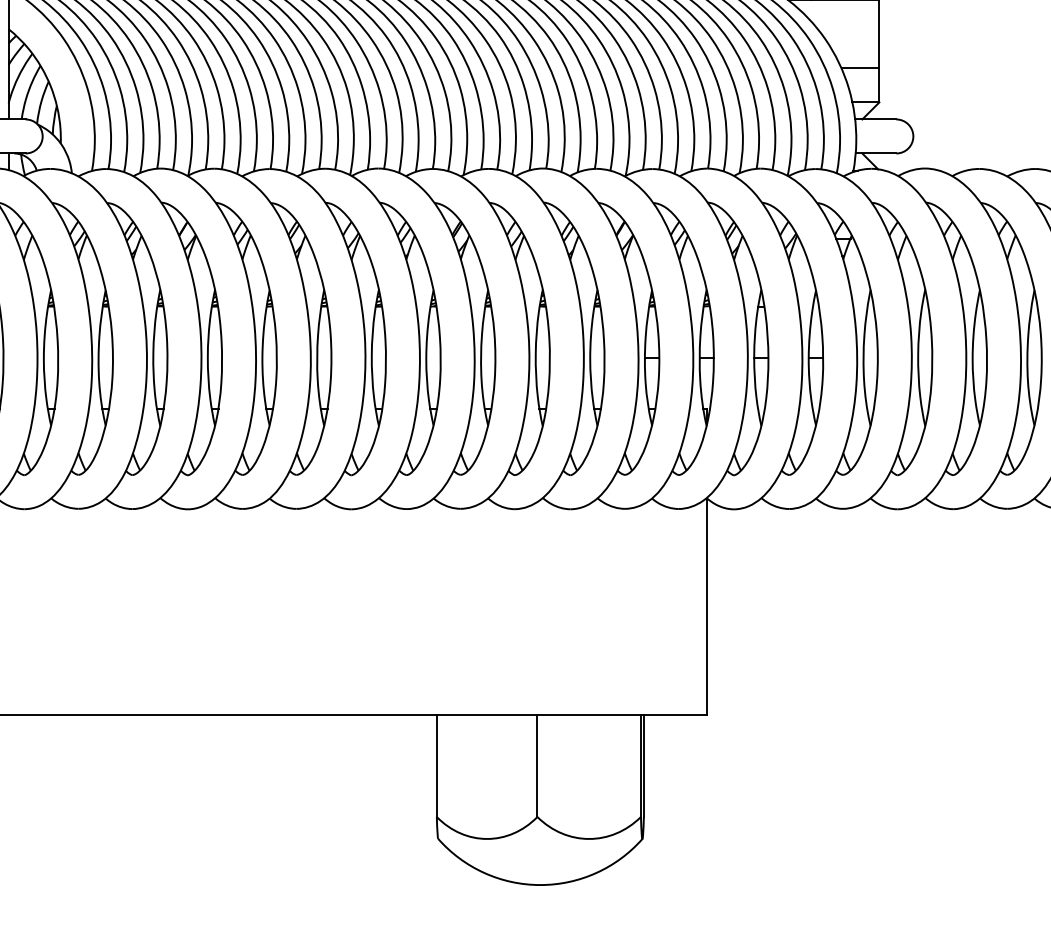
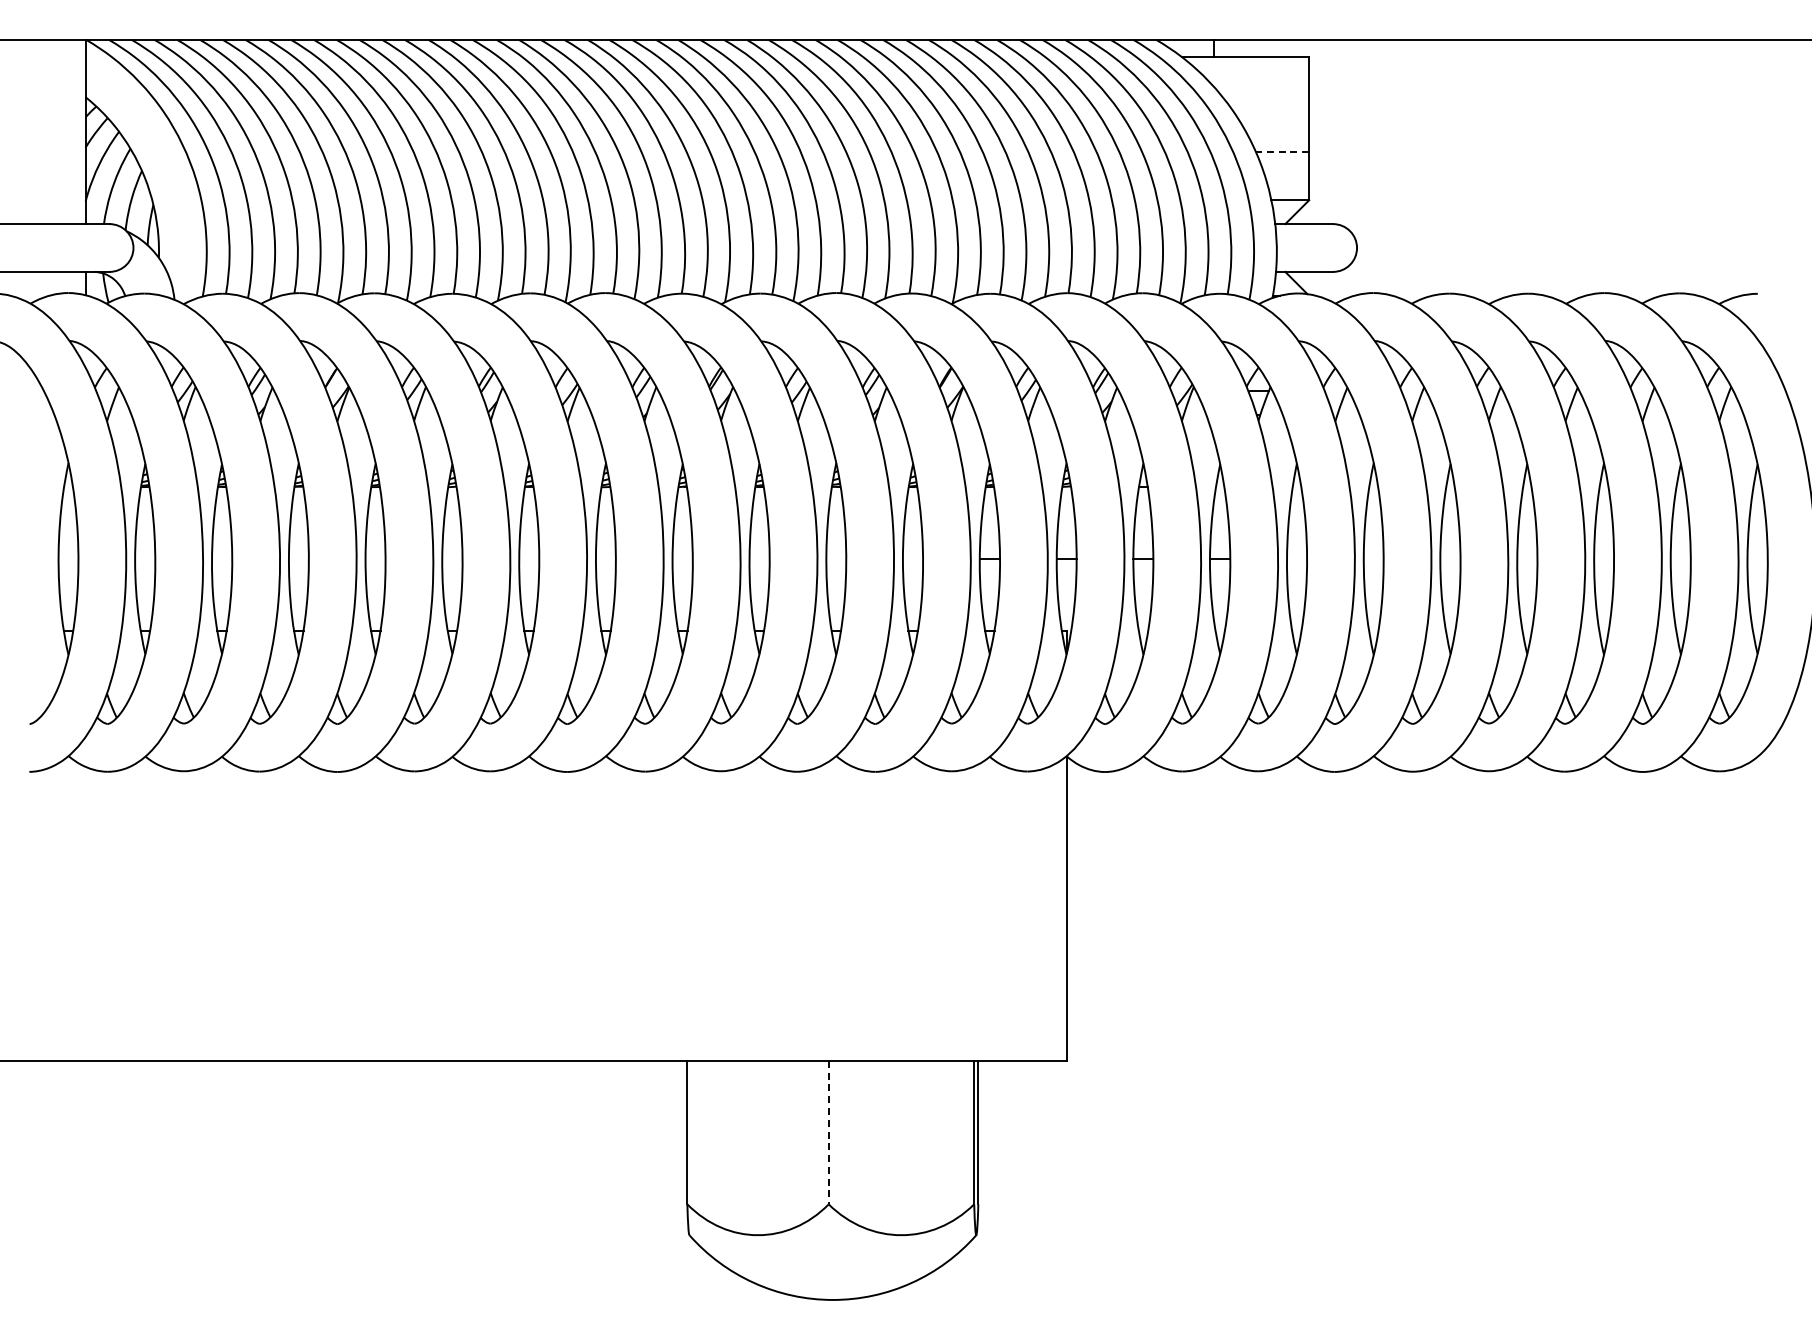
line: (860, 68) -> (1282, 152), solid -> dashed
line: (537, 765) -> (828, 1132), solid -> dashed

